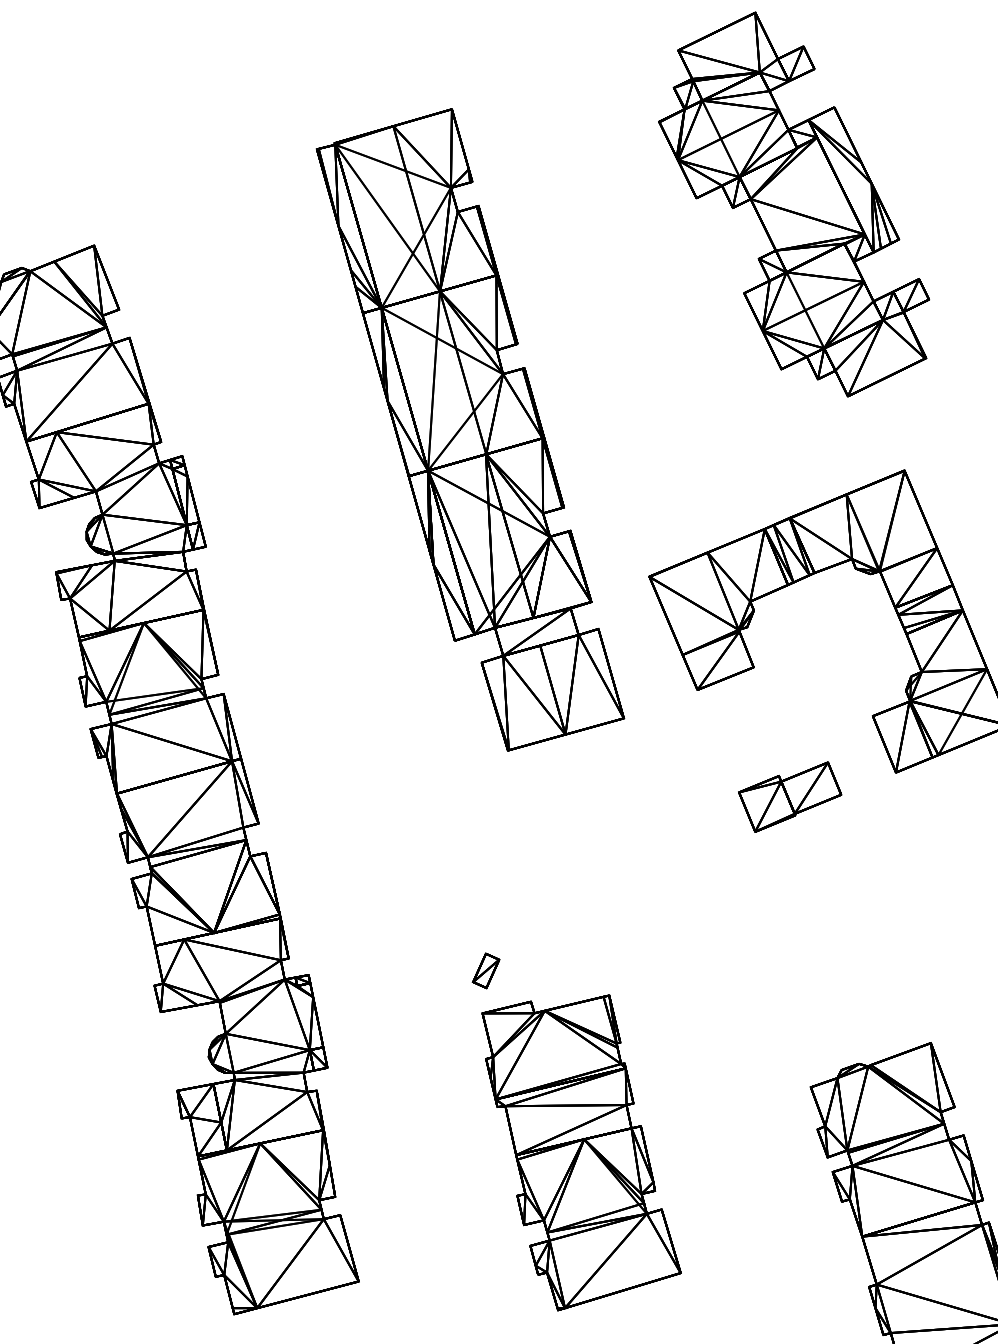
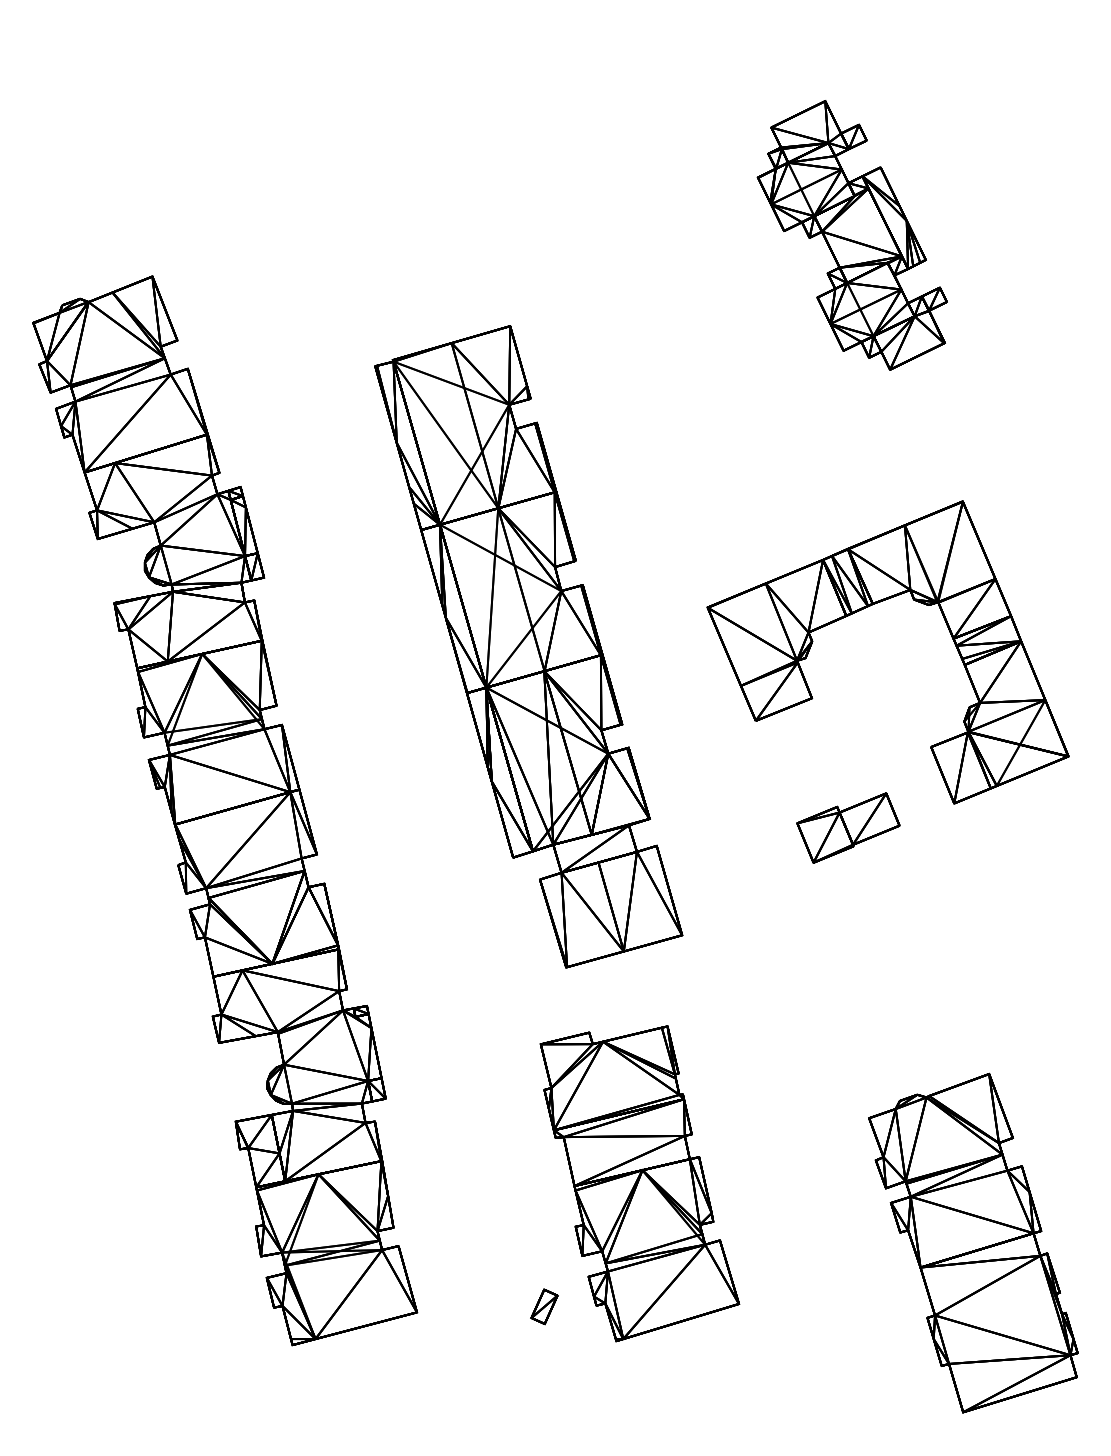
part: (794, 204) -> (852, 235), size x0.7
part: (470, 429) -> (528, 646), moved
part: (486, 970) -> (544, 1306), moved

